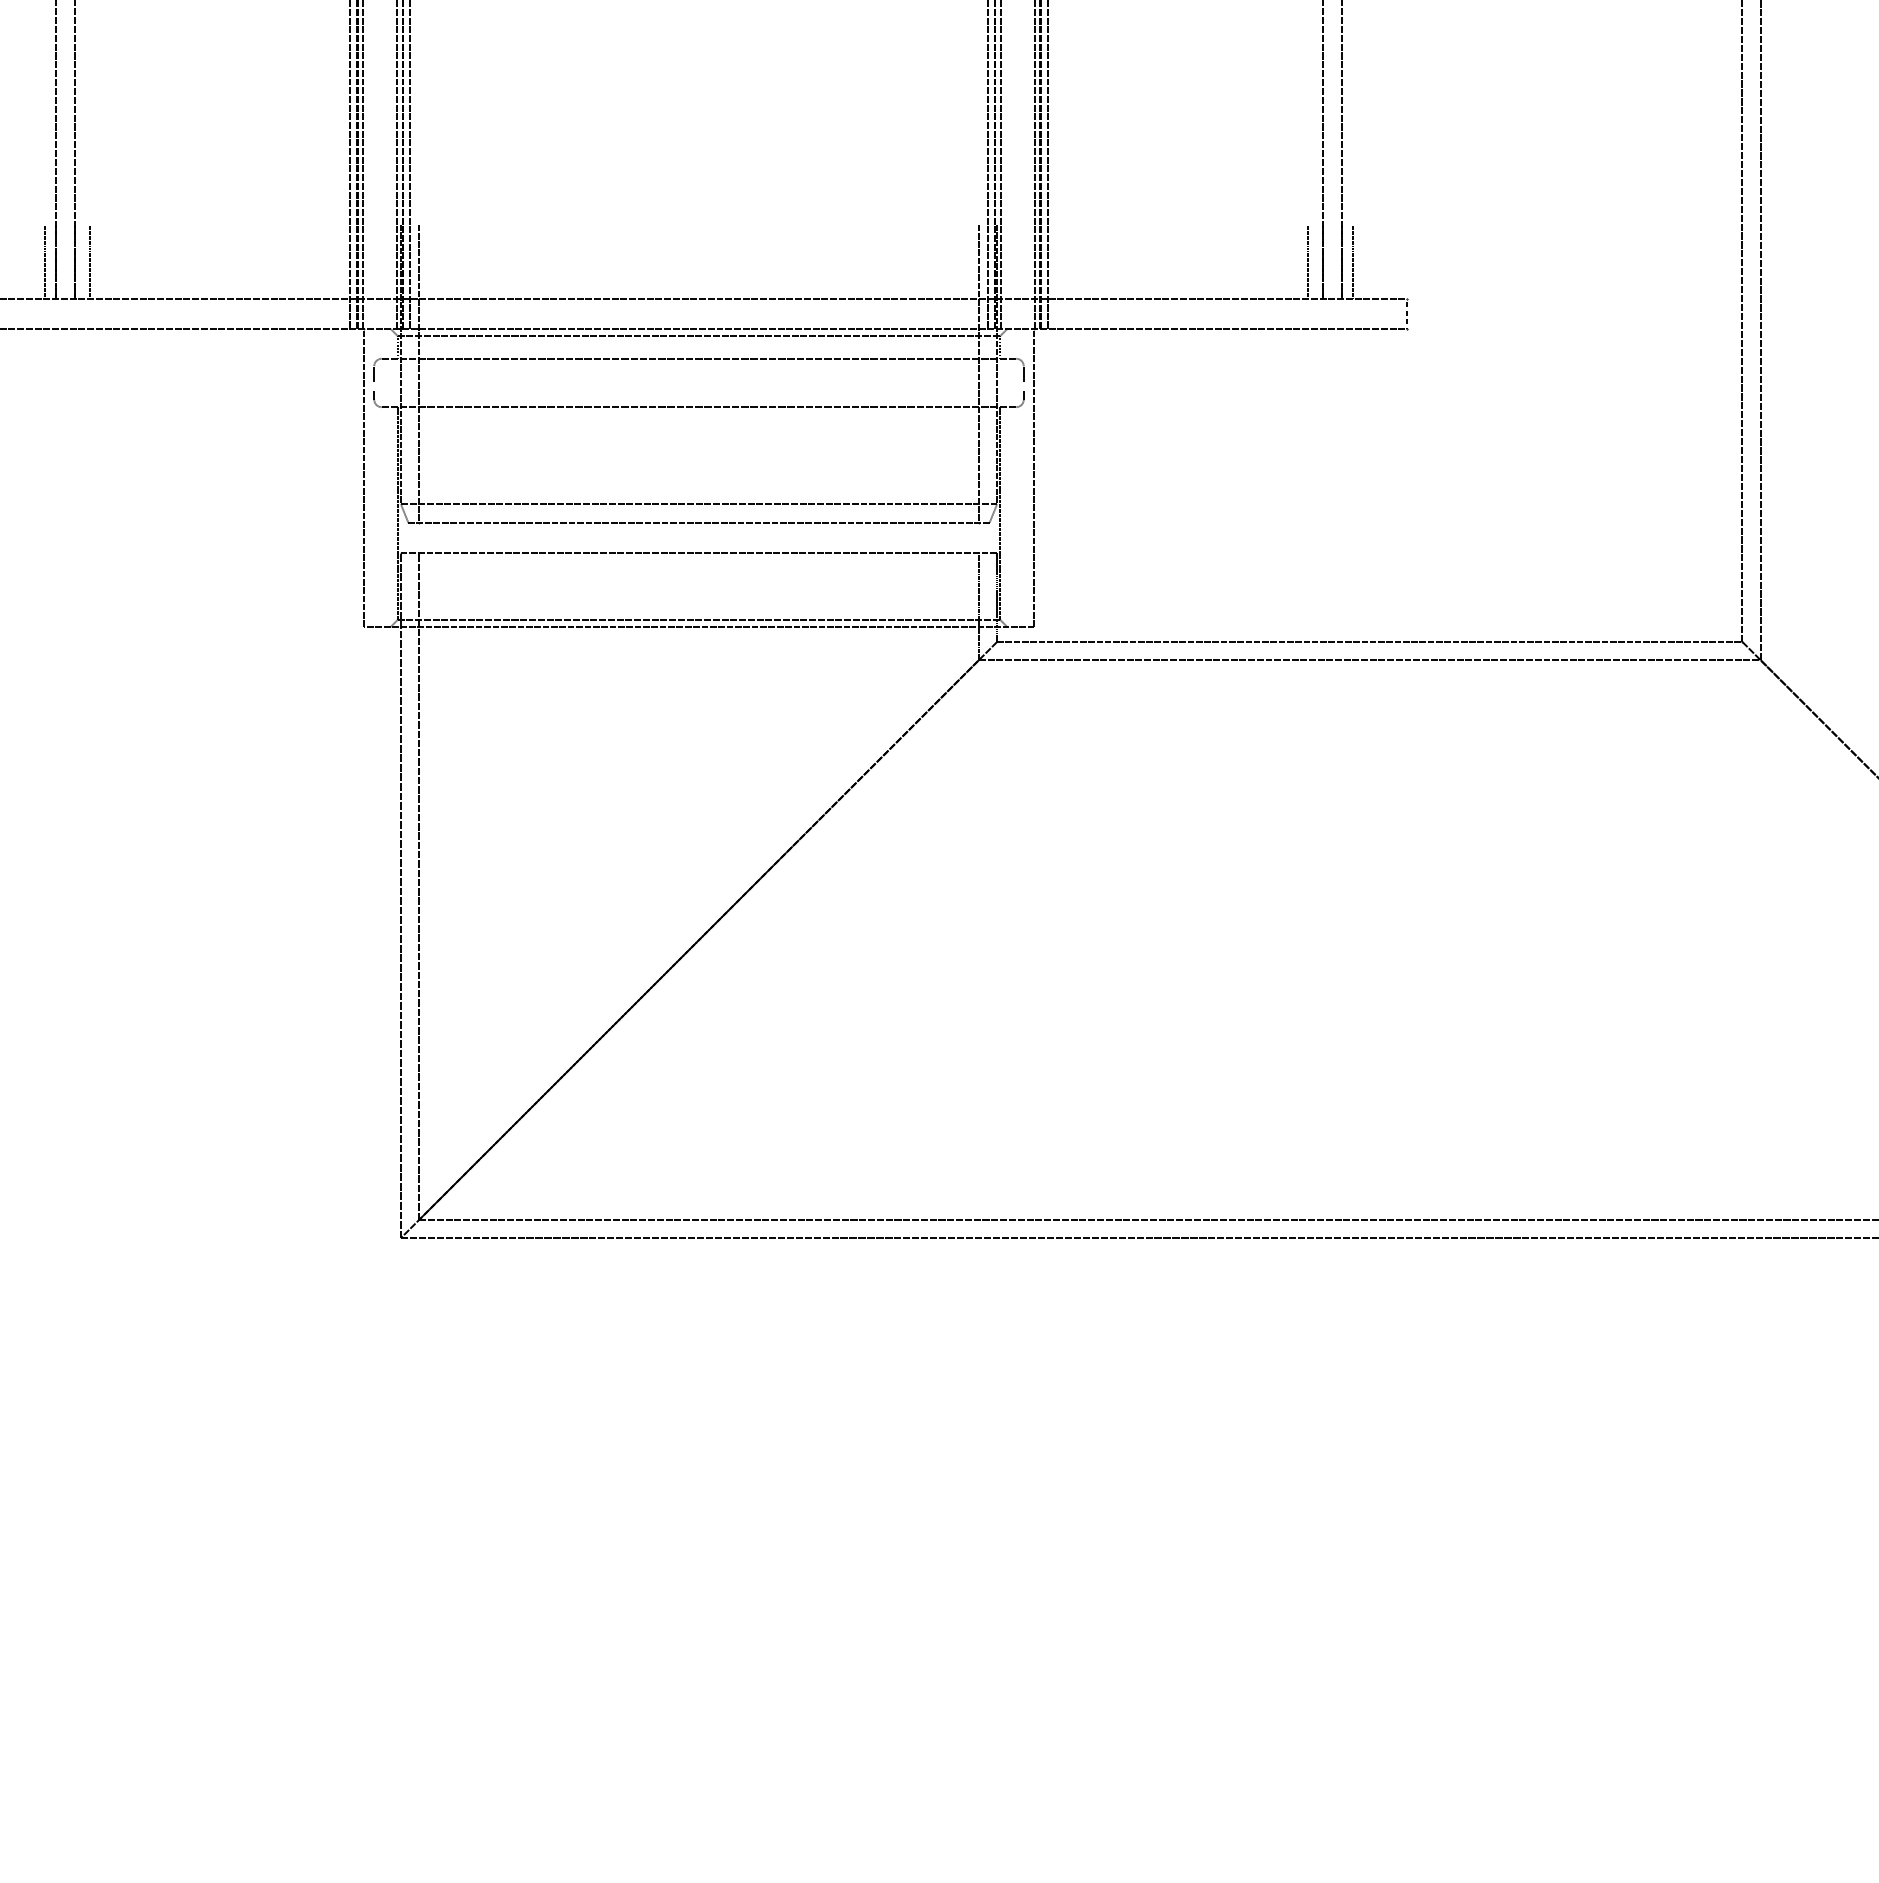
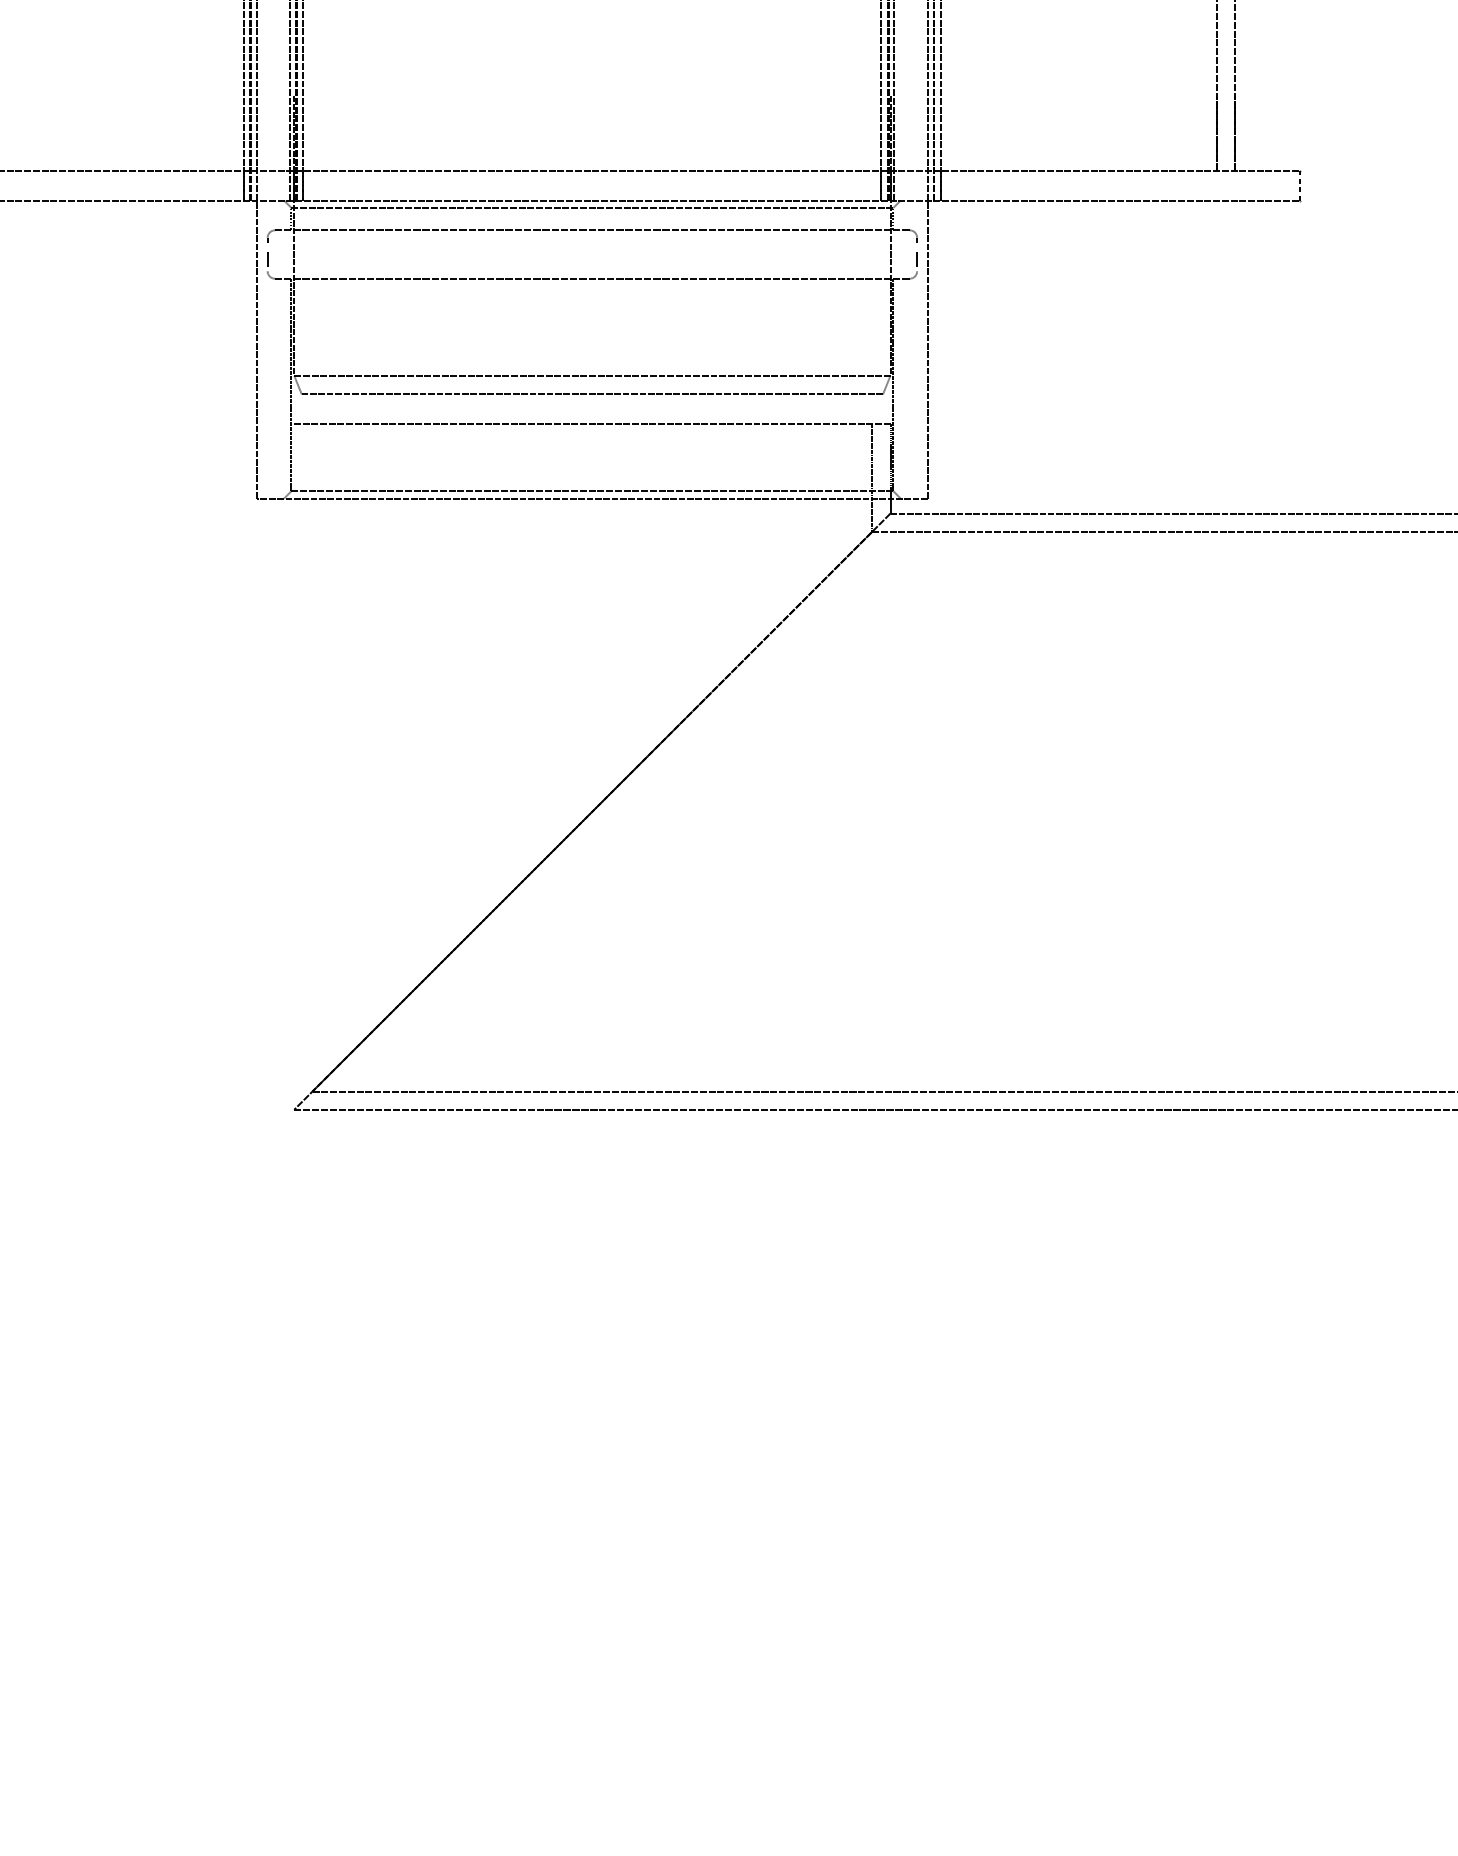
line: (1308, 261) -> (1201, 133), removed
line: (1353, 261) -> (1246, 133), removed
line: (419, 373) -> (312, 245), removed
line: (978, 373) -> (871, 245), removed
line: (419, 885) -> (312, 757), removed
line: (400, 895) -> (293, 767), removed

